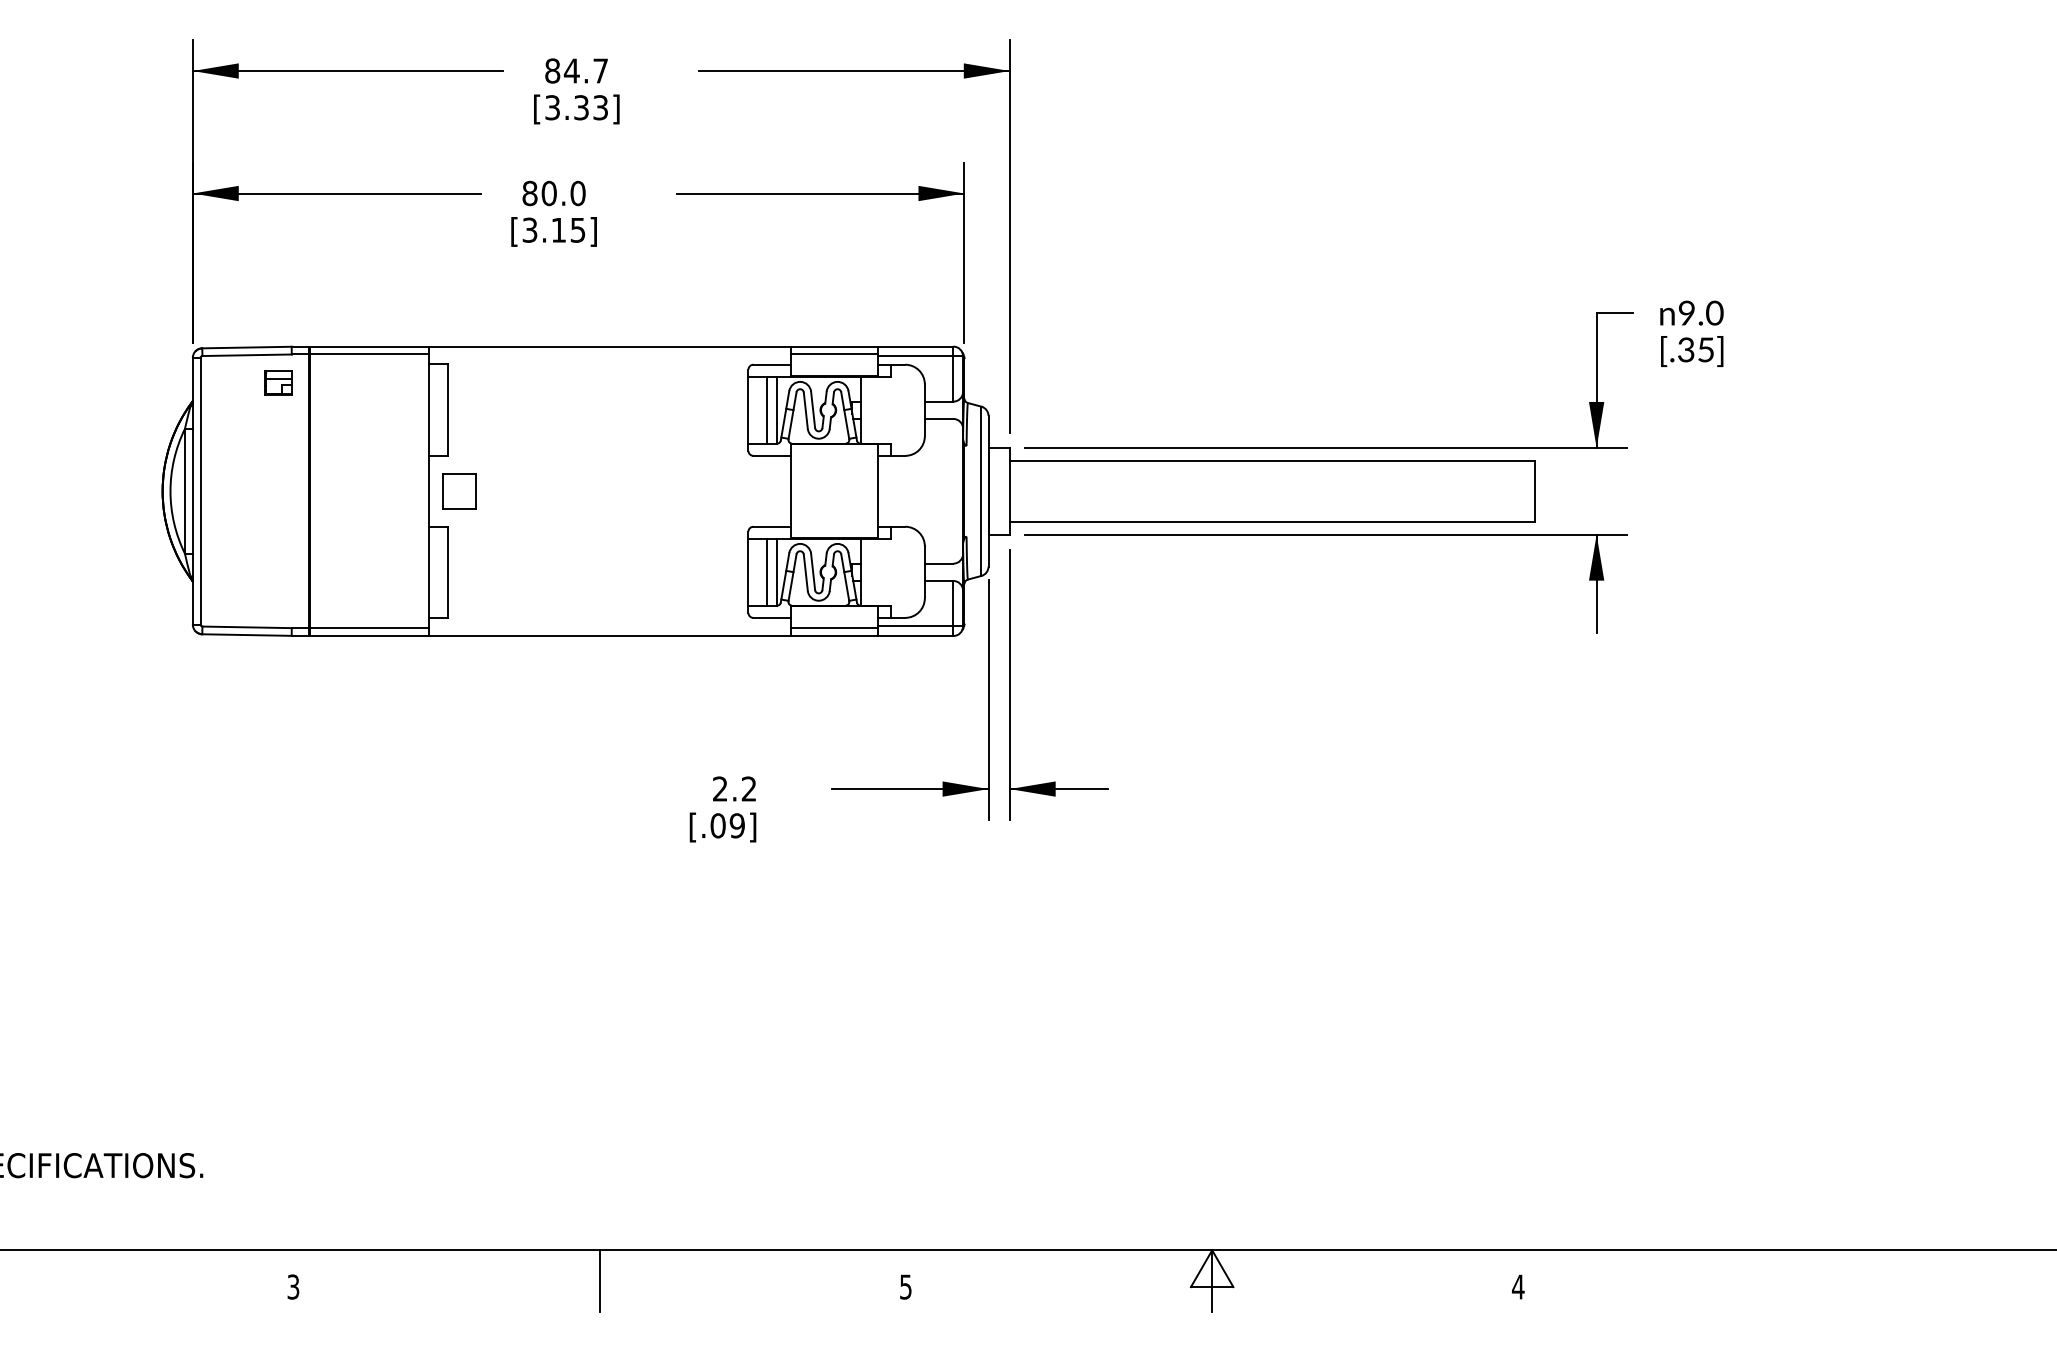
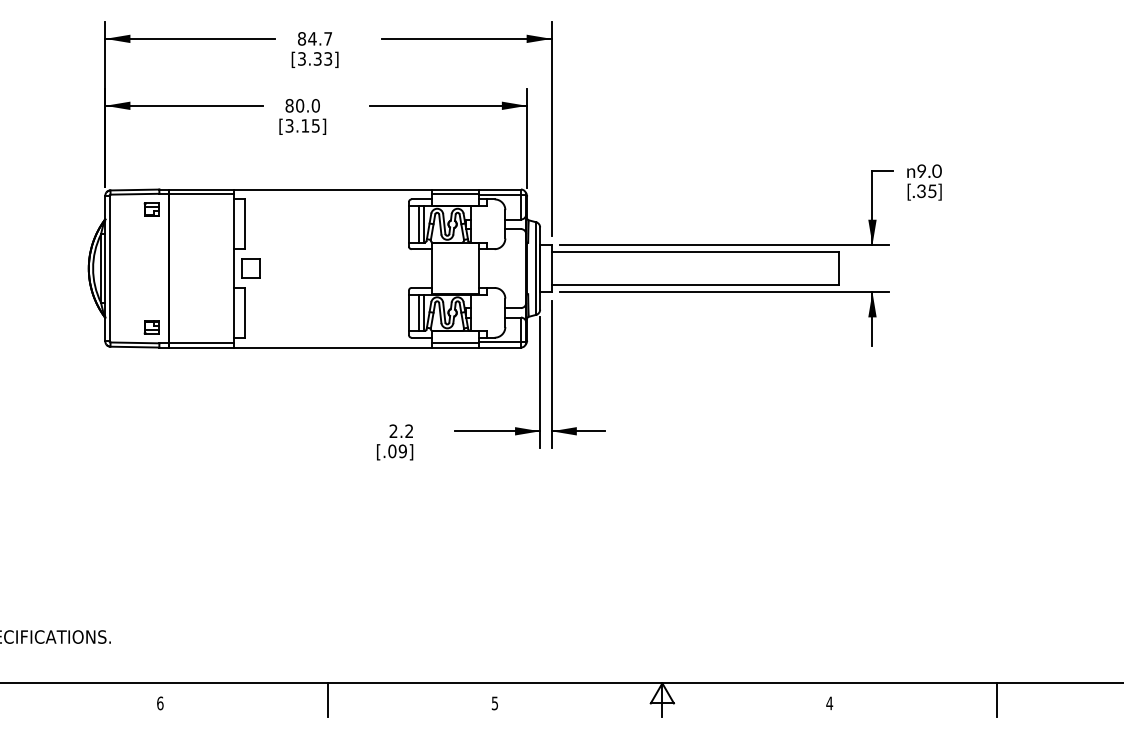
part: (277, 599) -> (151, 327), added
line: (1825, 1279) -> (997, 699), added
text: (293, 1287) -> (160, 703), 3 -> 6

